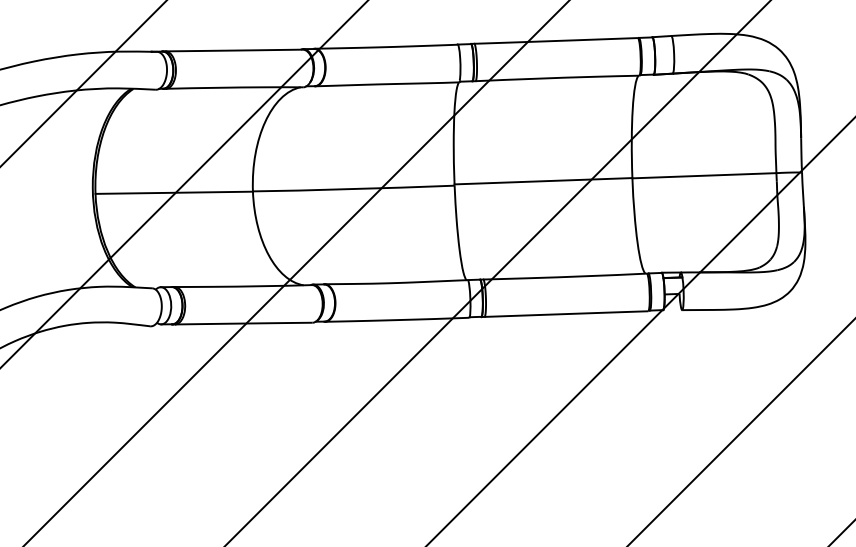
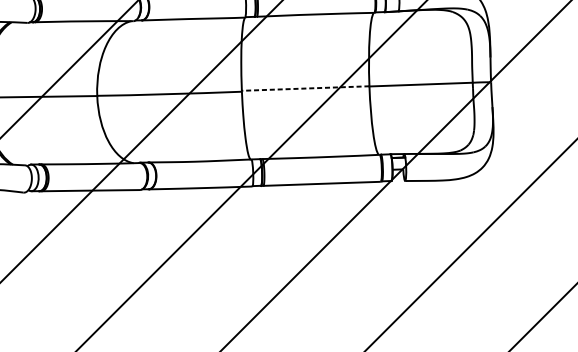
line: (543, 181) -> (305, 88), solid -> dashed

